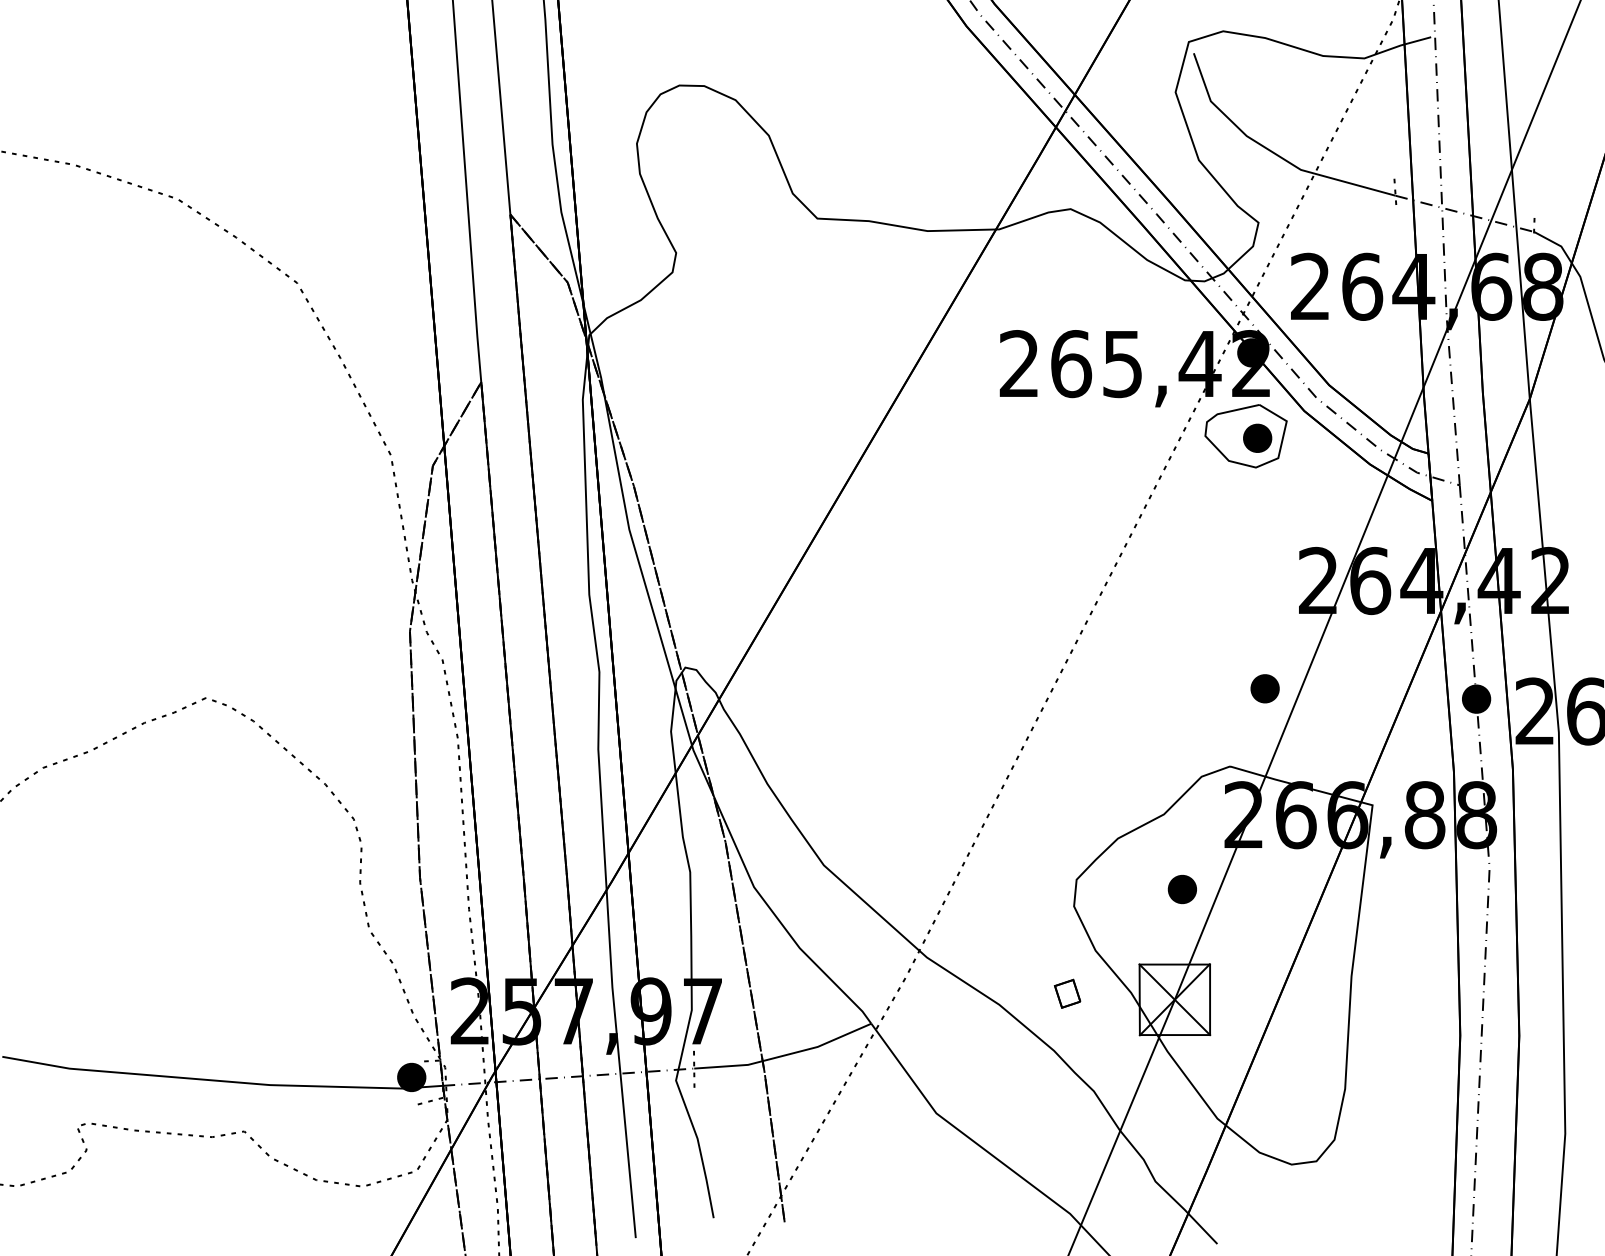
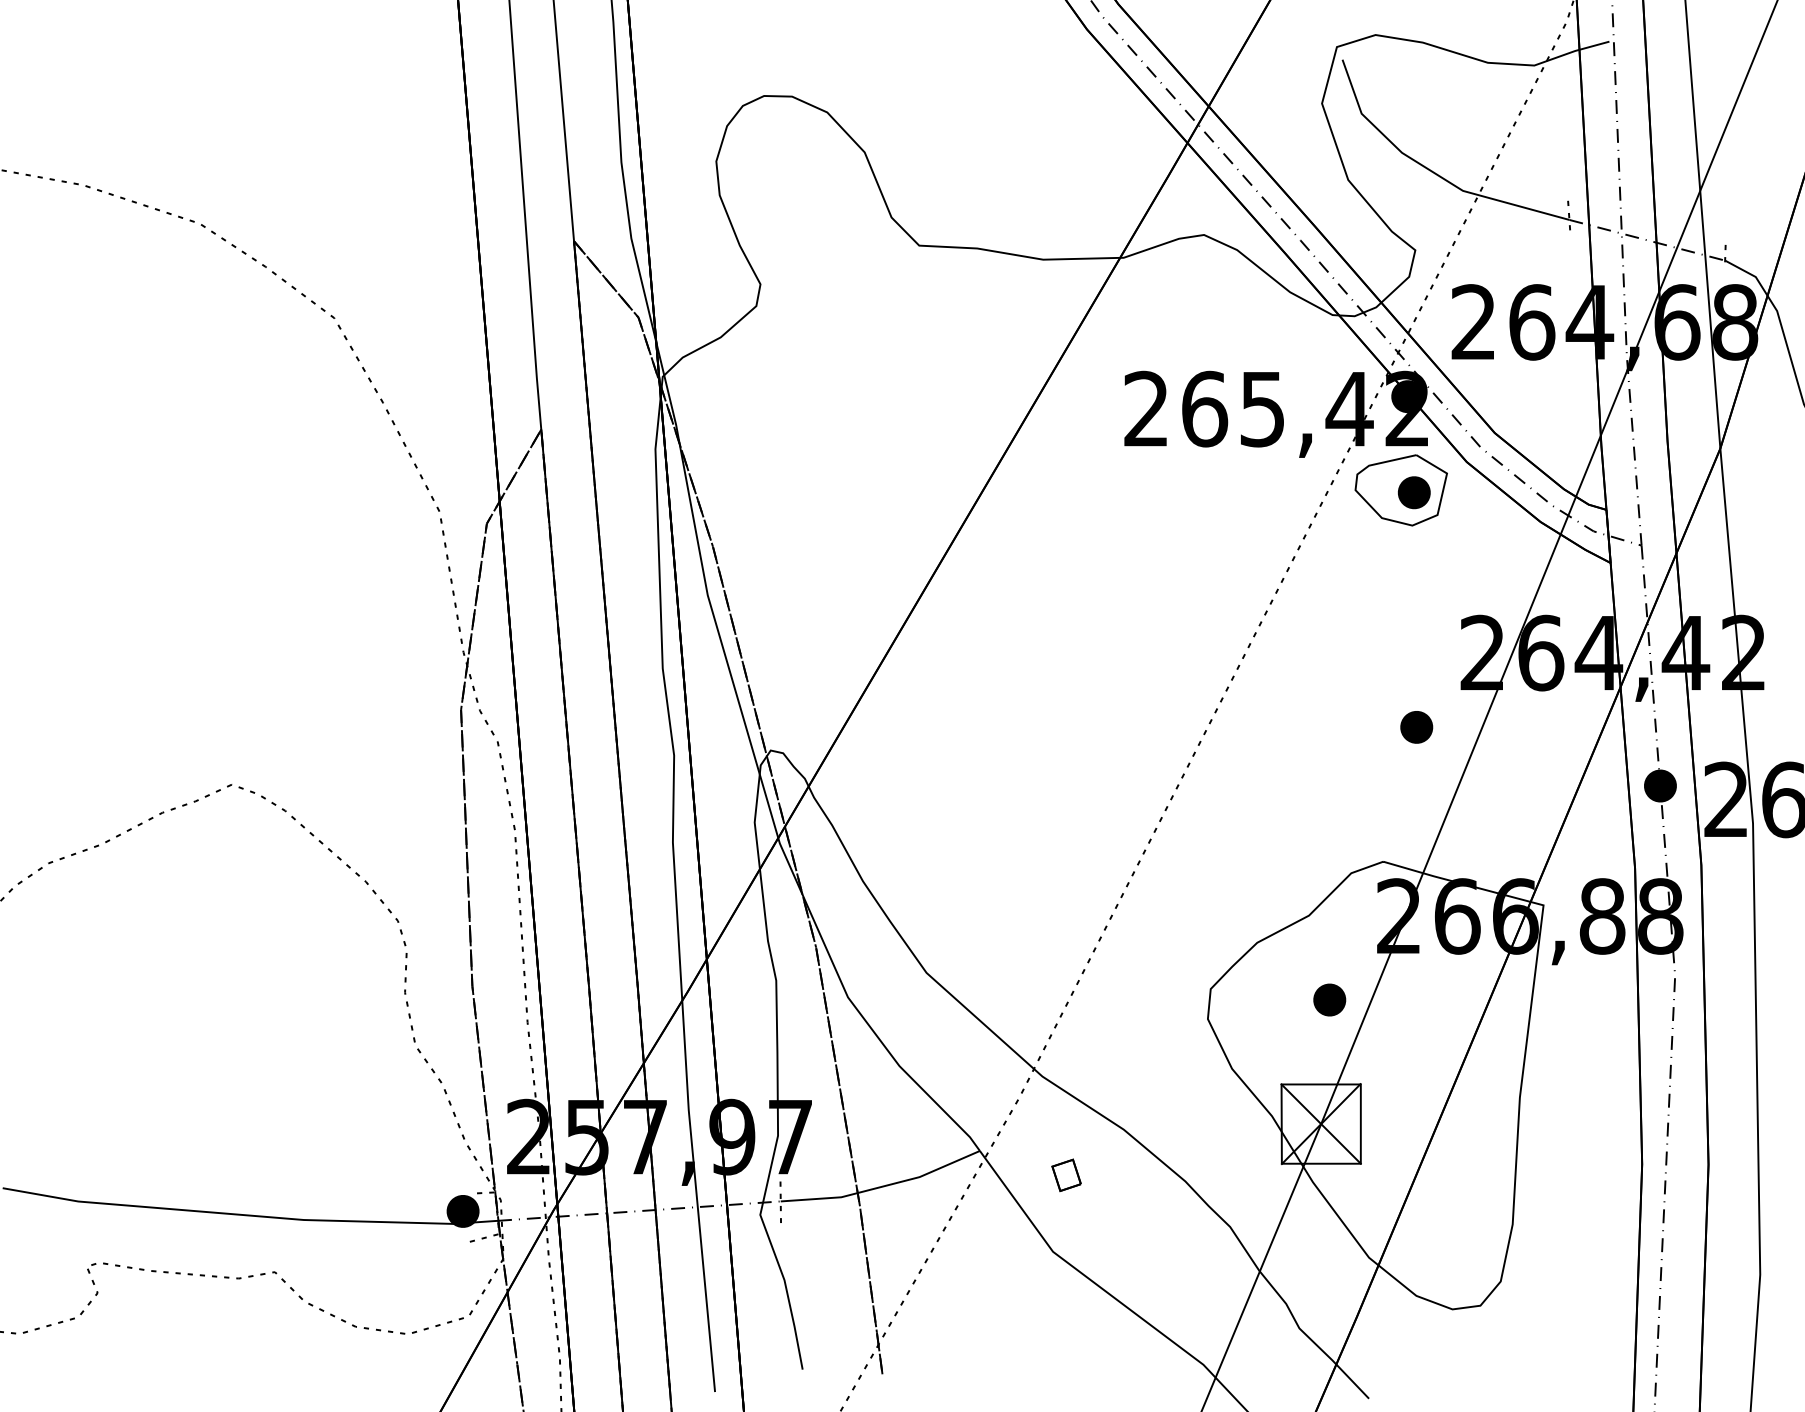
part: (1264, 688) -> (1416, 727), moved
part: (1067, 993) -> (1066, 1175), moved

